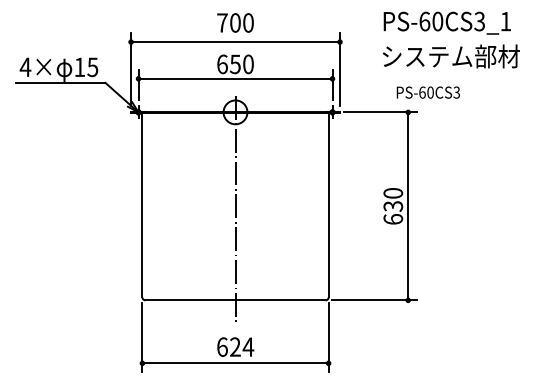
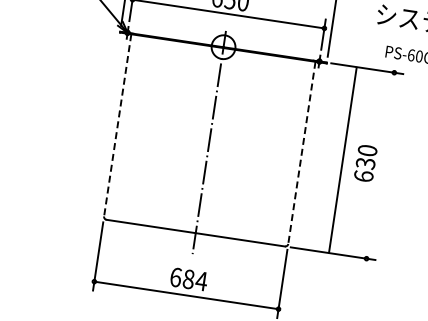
line: (142, 205) -> (117, 125), solid -> dashed
line: (328, 205) -> (301, 153), solid -> dashed
line: (408, 205) -> (343, 159), moved
text: (235, 346) -> (188, 278), 624 -> 684

